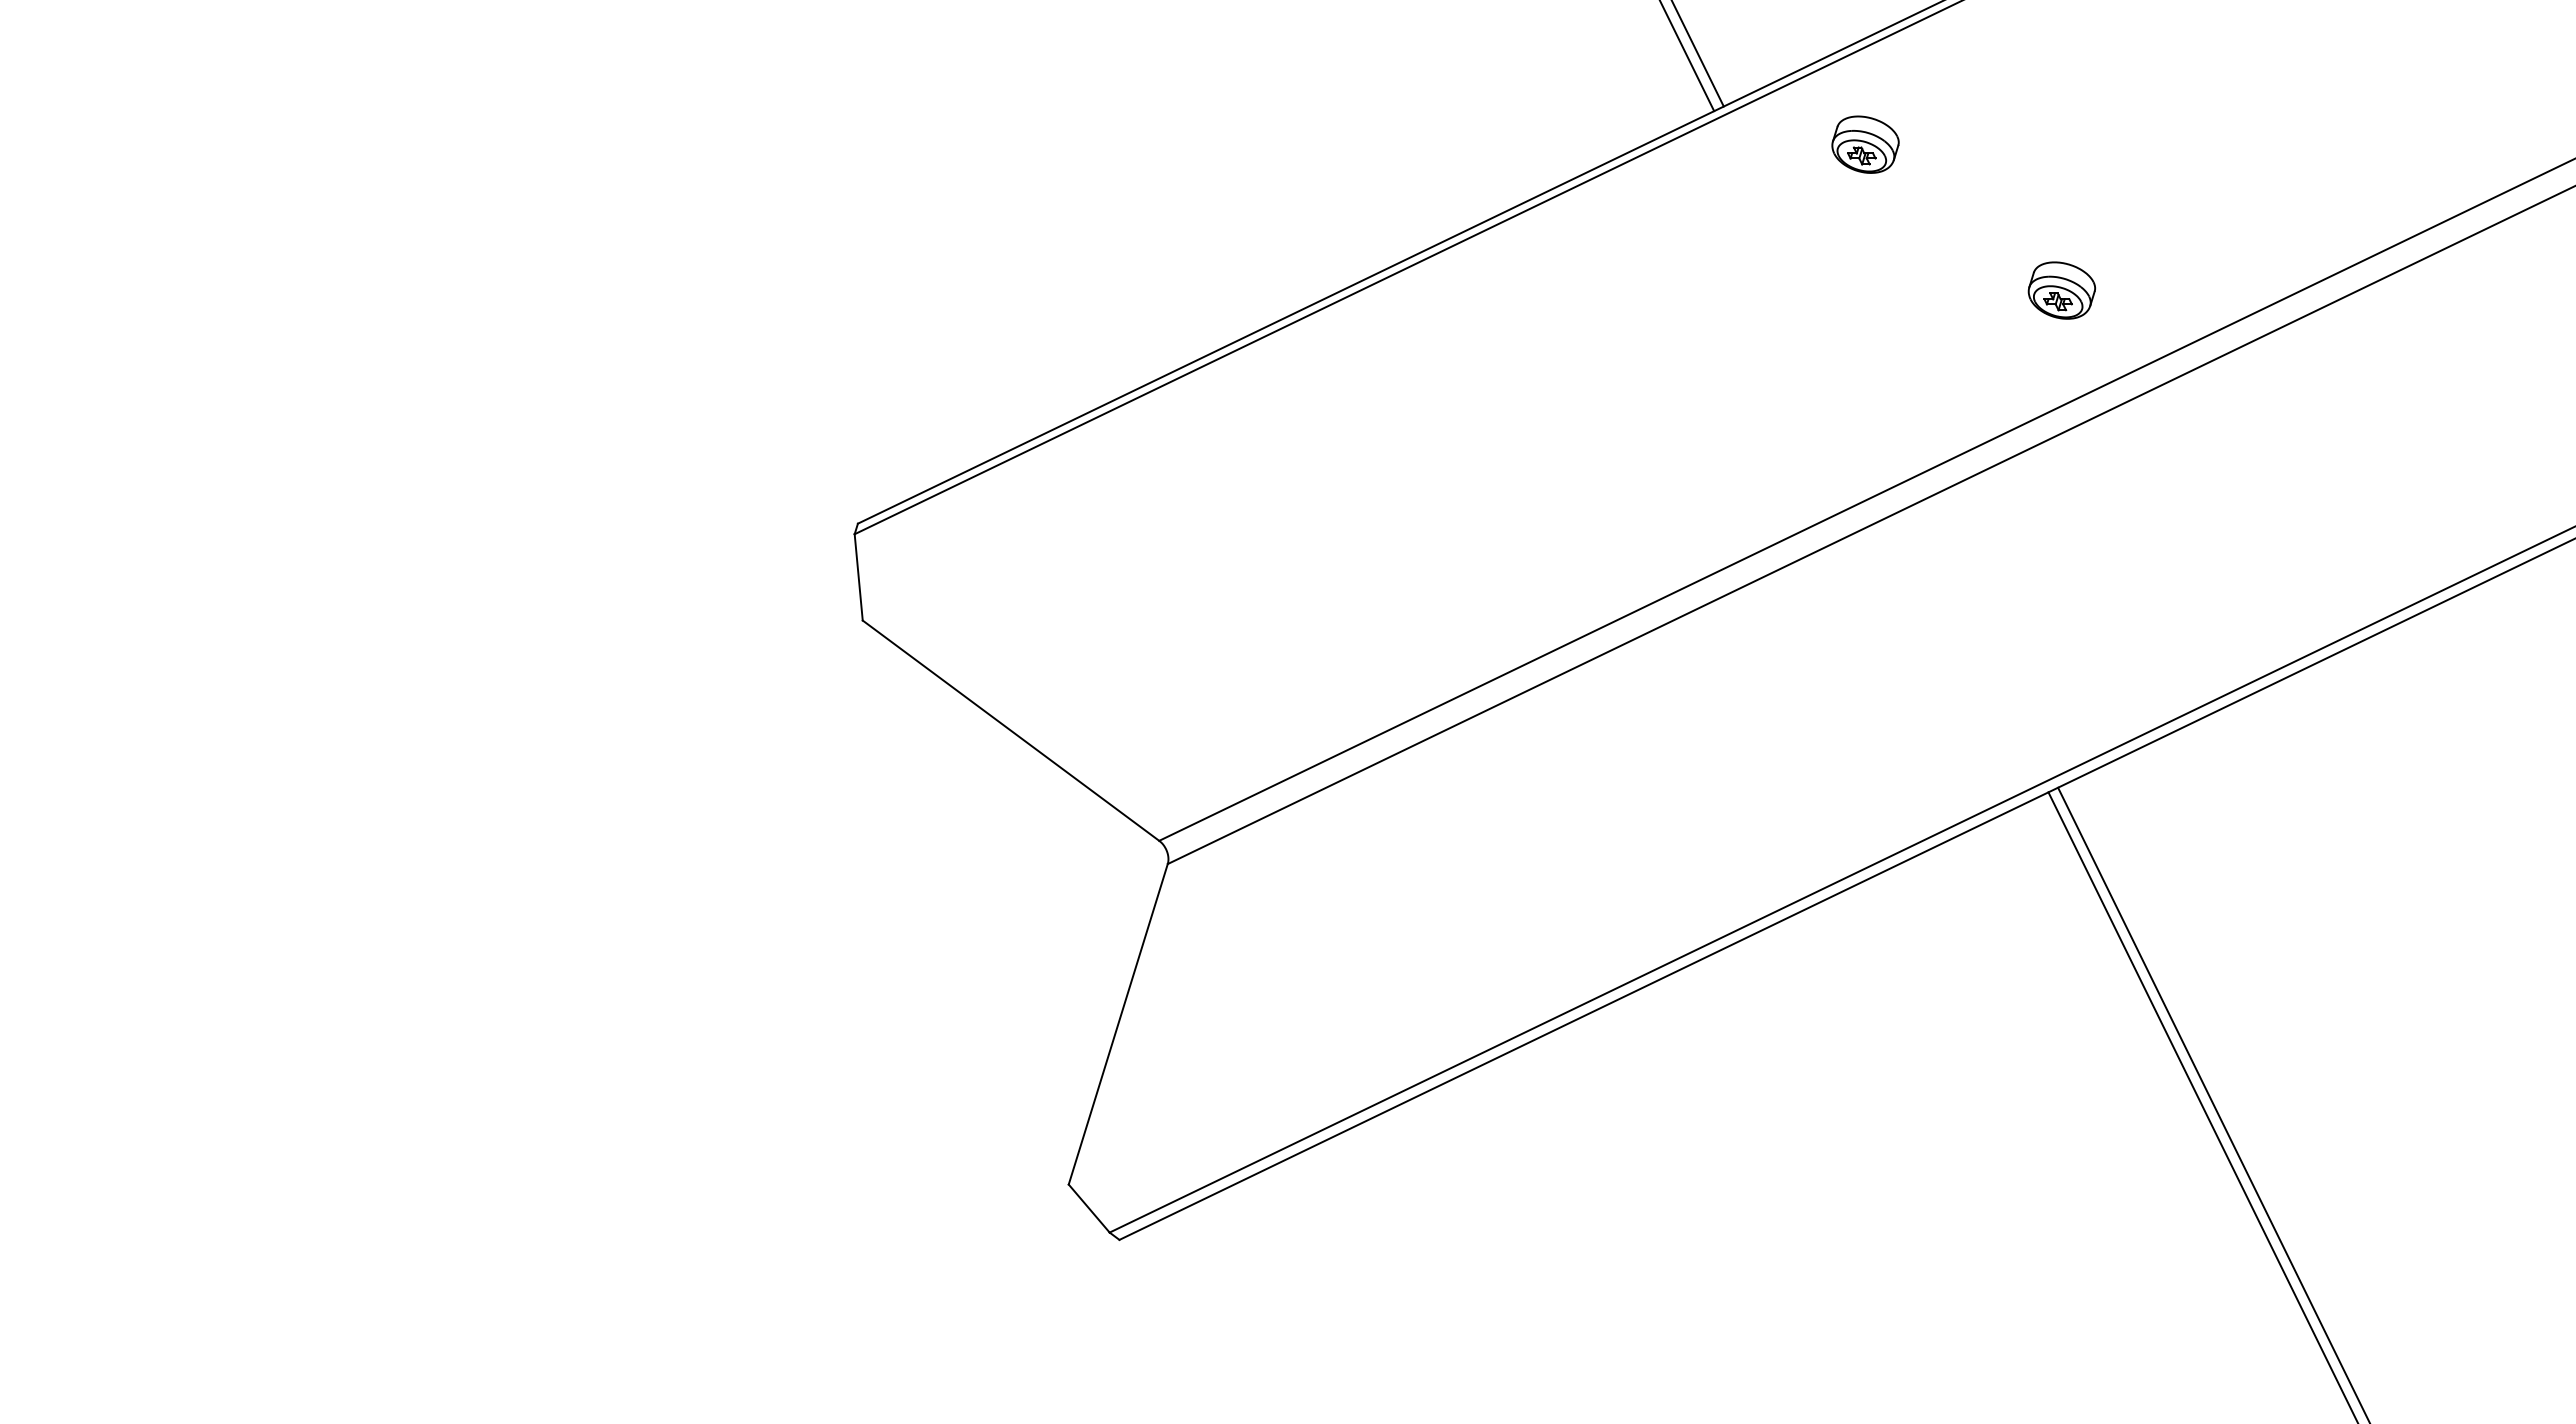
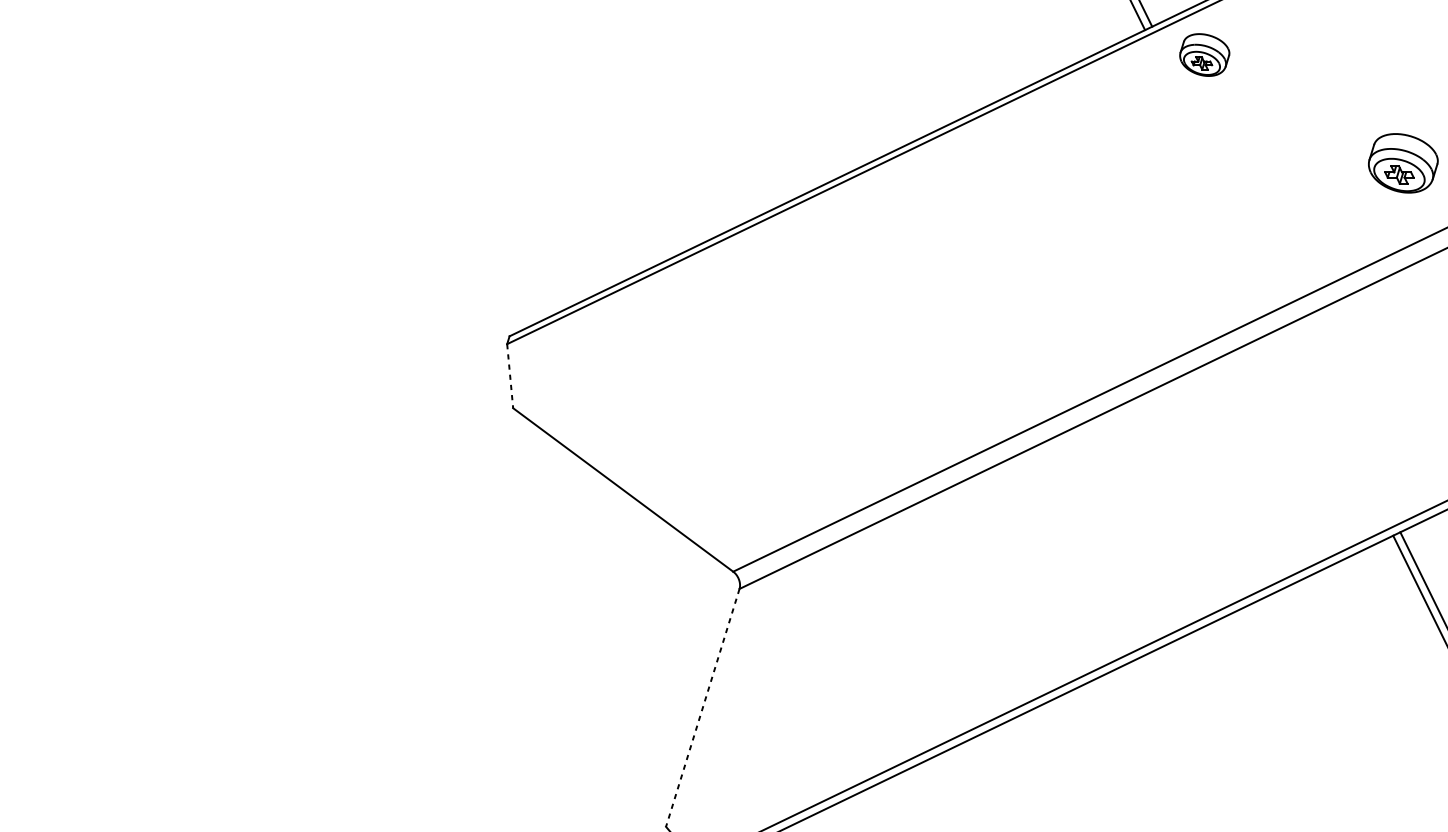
part: (1865, 144) -> (1204, 54), moved
part: (2061, 290) -> (1402, 163), size x1.4
line: (858, 577) -> (510, 376), solid -> dashed
line: (1118, 1024) -> (702, 708), solid -> dashed

